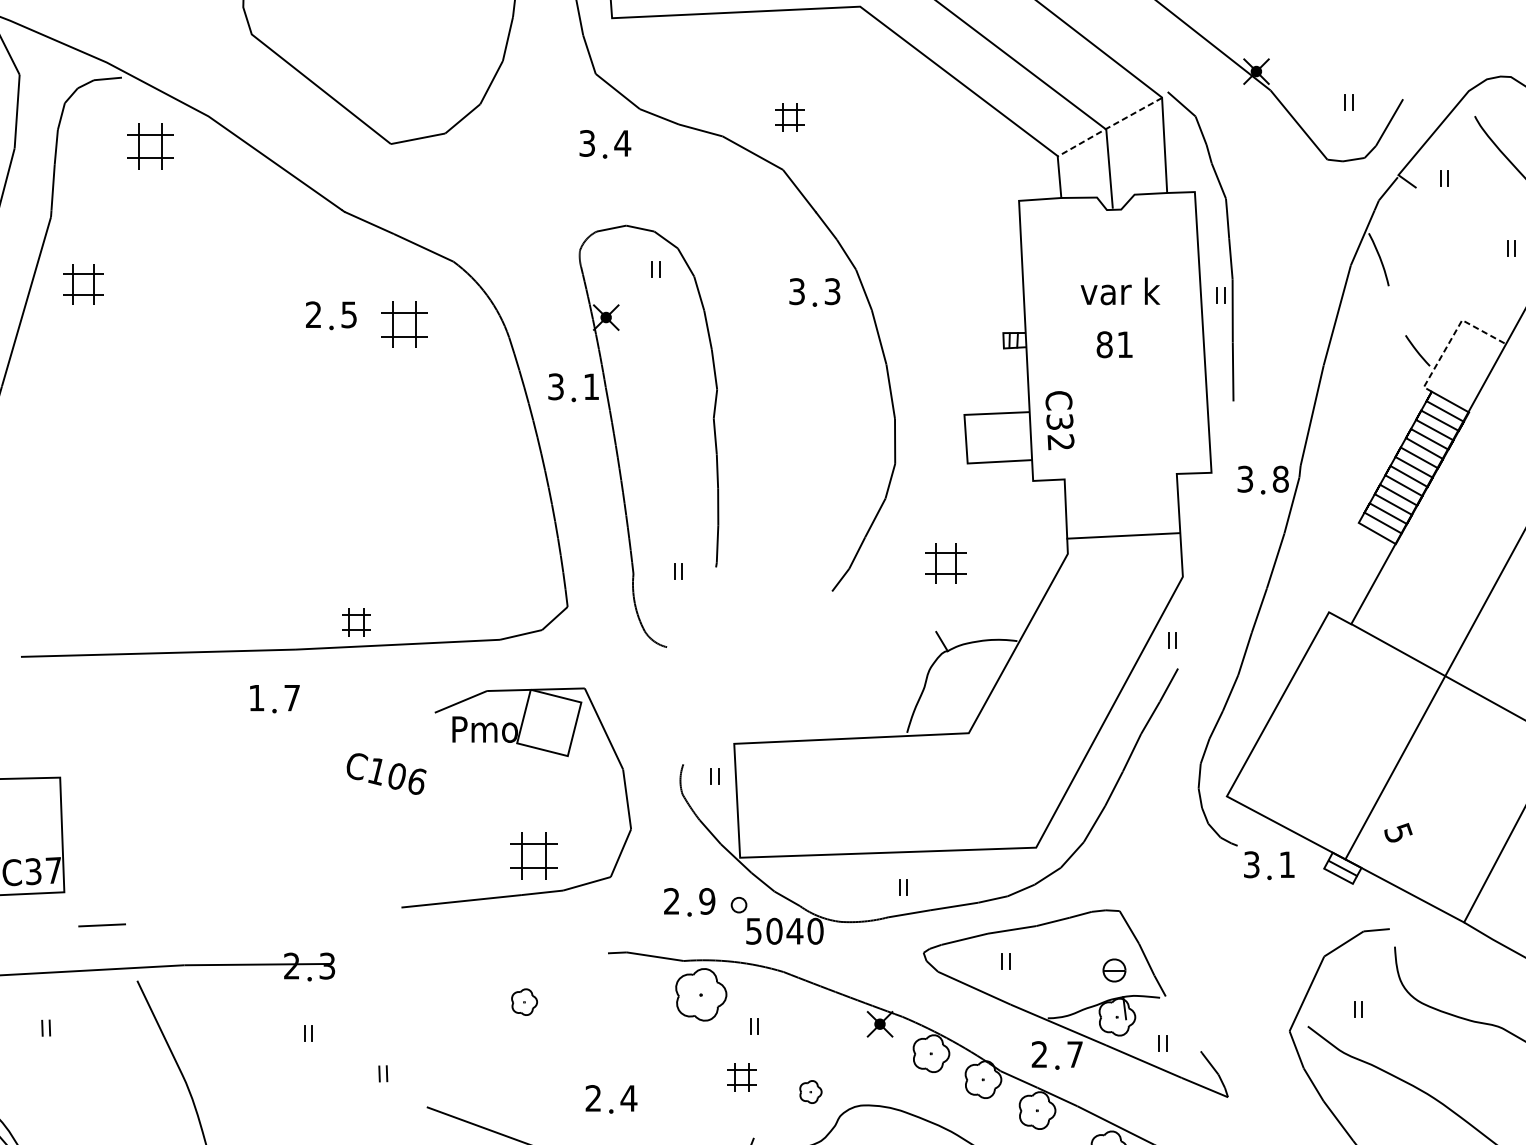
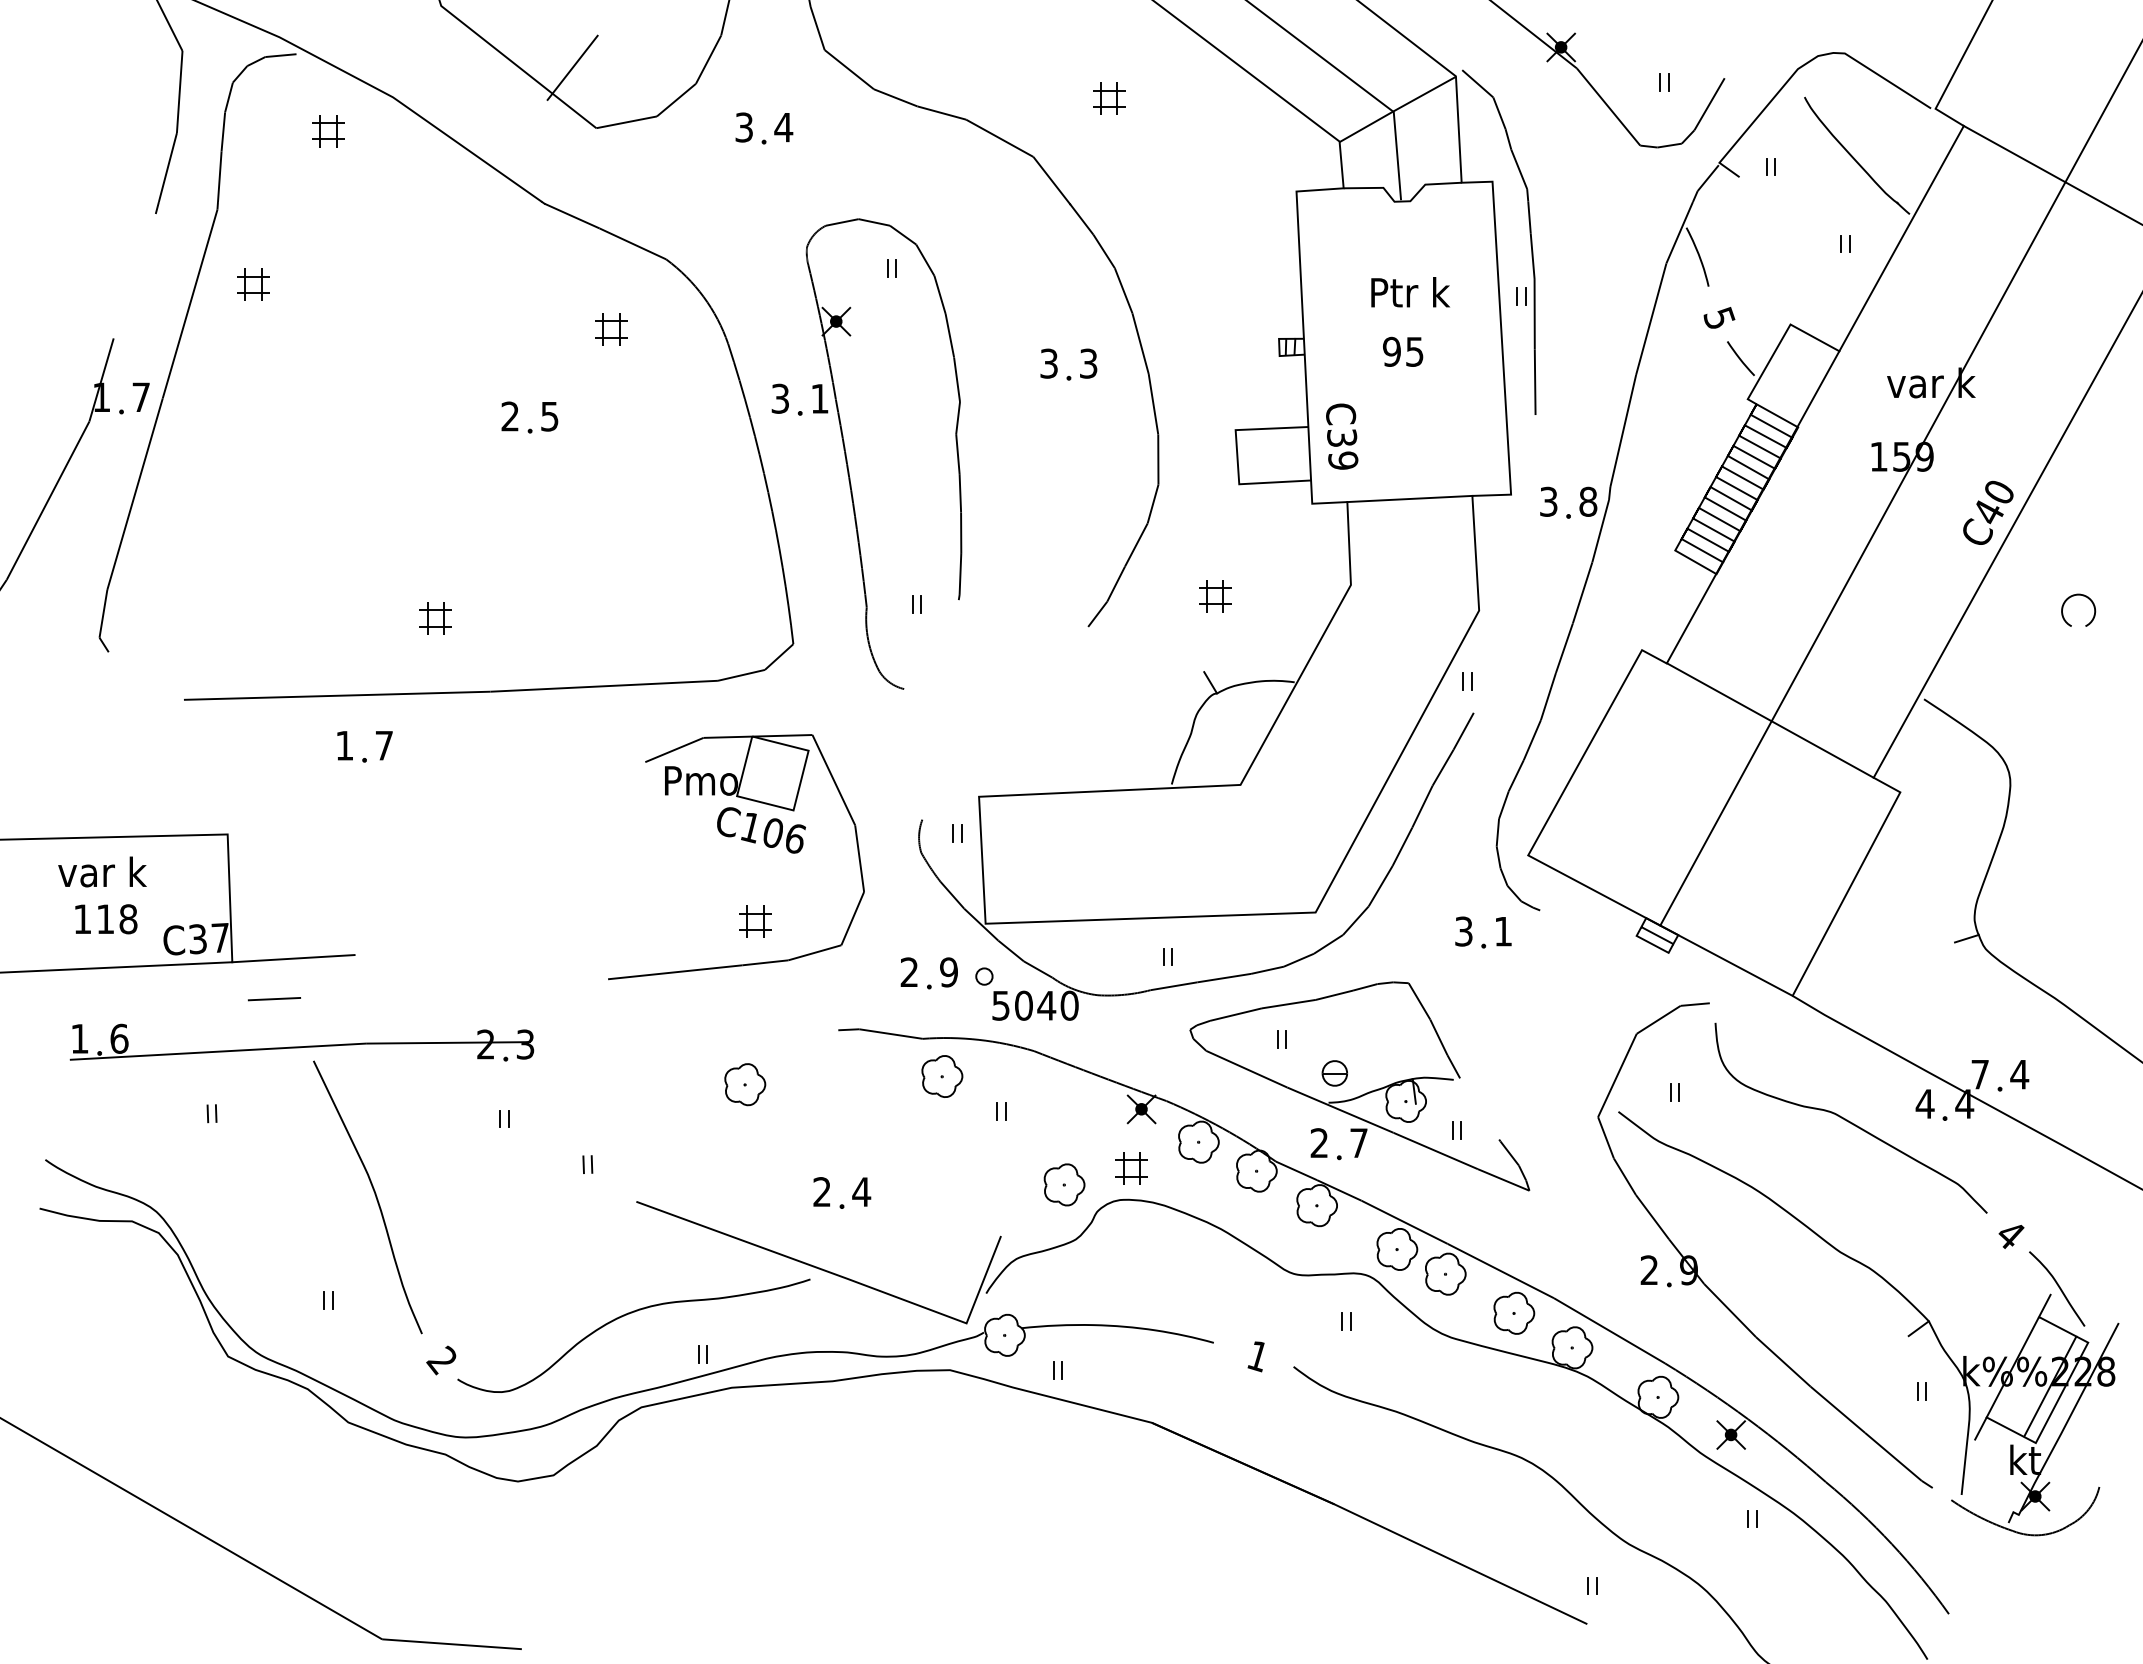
line: (369, 89) -> (572, 67), added
part: (790, 117) -> (1109, 98), moved
line: (1108, 127) -> (1396, 109), dashed -> solid
part: (614, 146) -> (774, 130), moved
part: (150, 147) -> (328, 131), size x0.62
part: (83, 284) -> (253, 284), size x0.71
text: (1120, 291) -> (1409, 292), var k -> Ptr k
part: (804, 295) -> (1057, 367), moved
part: (404, 324) -> (611, 329), size x0.62
part: (330, 325) -> (529, 428), moved
line: (1453, 335) -> (1780, 341), dashed -> solid
text: (1115, 344) -> (1403, 351), 81 -> 95
text: (1061, 442) -> (1343, 460), C32 -> C39
line: (1123, 535) -> (1409, 498), moved
part: (946, 564) -> (1215, 596), size x0.71
part: (356, 622) -> (435, 618), moved
part: (274, 709) -> (364, 758), moved
text: (386, 774) -> (761, 830), moved
text: (1398, 832) -> (1719, 317), moved
part: (533, 855) -> (755, 921), size x0.62
part: (1269, 875) -> (1483, 943), moved
line: (119, 888) -> (293, 958), added
part: (1114, 970) -> (1334, 1073), moved
part: (701, 994) -> (942, 1076), size x0.71
part: (524, 1001) -> (745, 1084), size x1.43
part: (741, 1077) -> (1131, 1168), moved
part: (810, 1091) -> (1064, 1184), size x1.67

